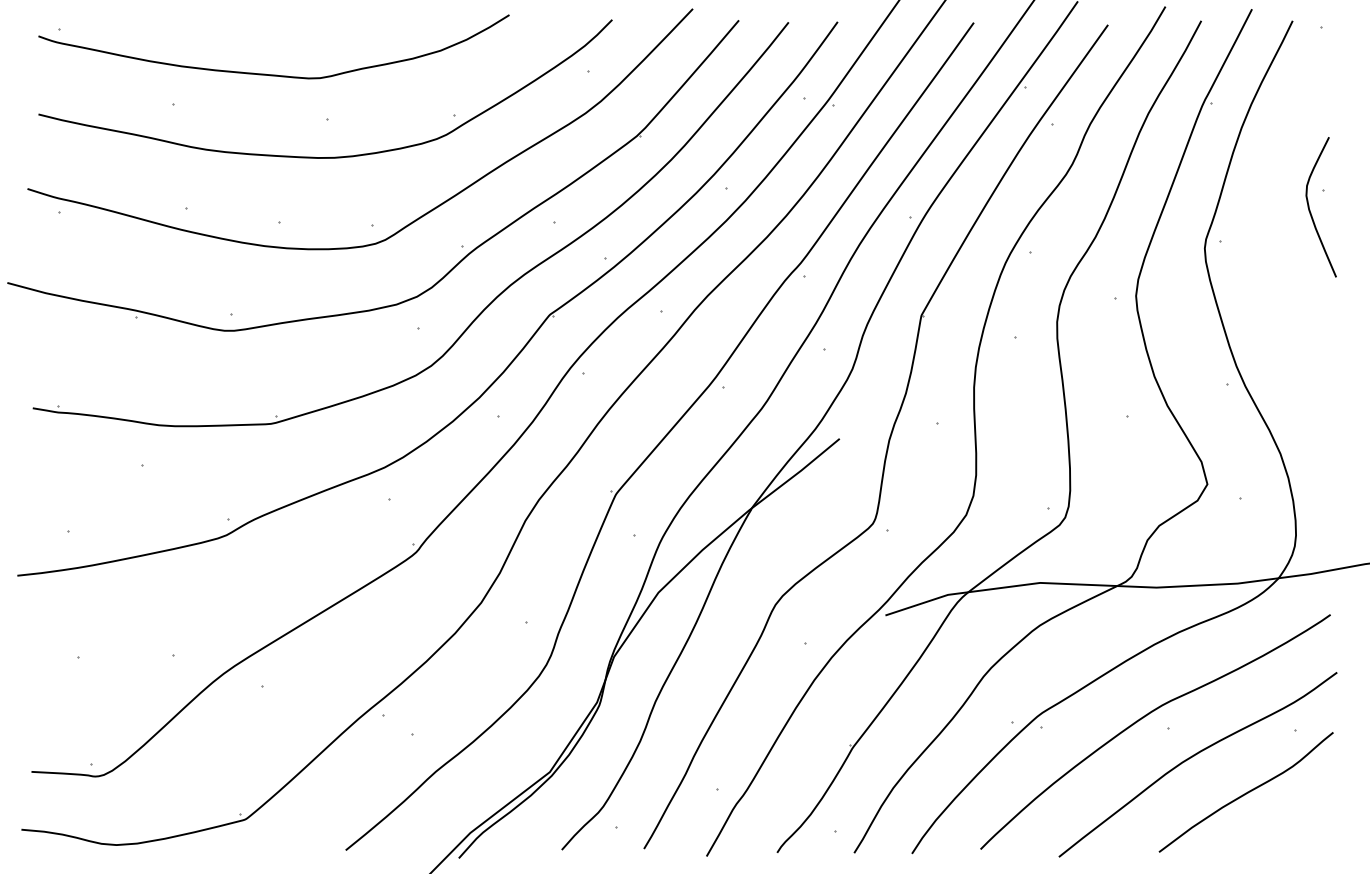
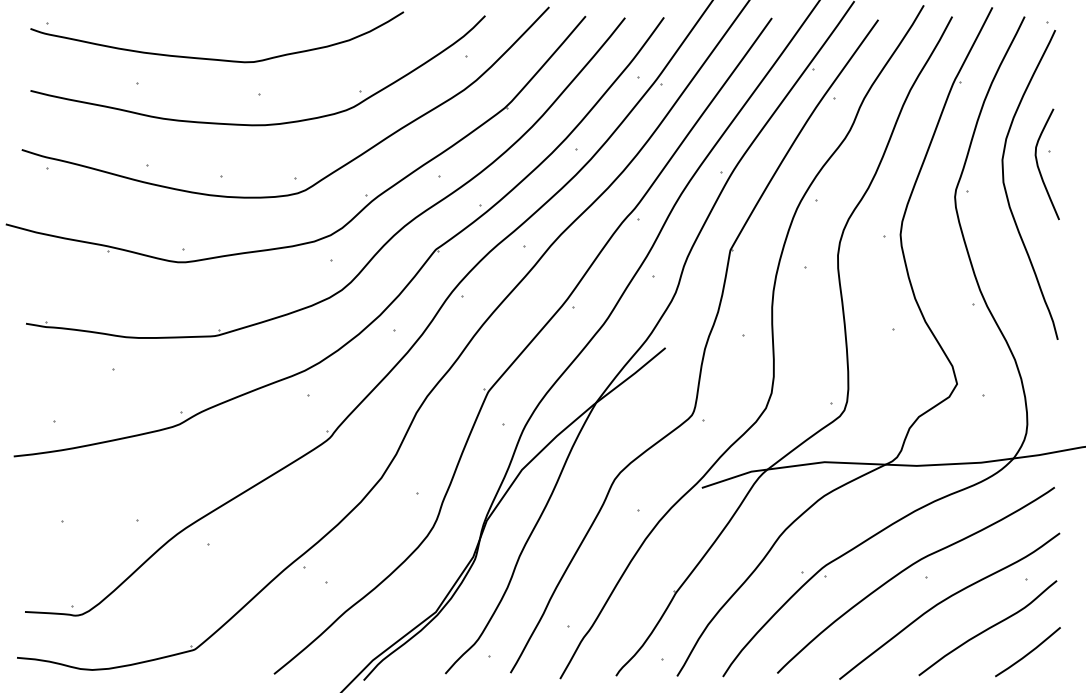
curve: (1269, 238) -> (1006, 189), added
curve: (1297, 823) -> (1028, 652), added

